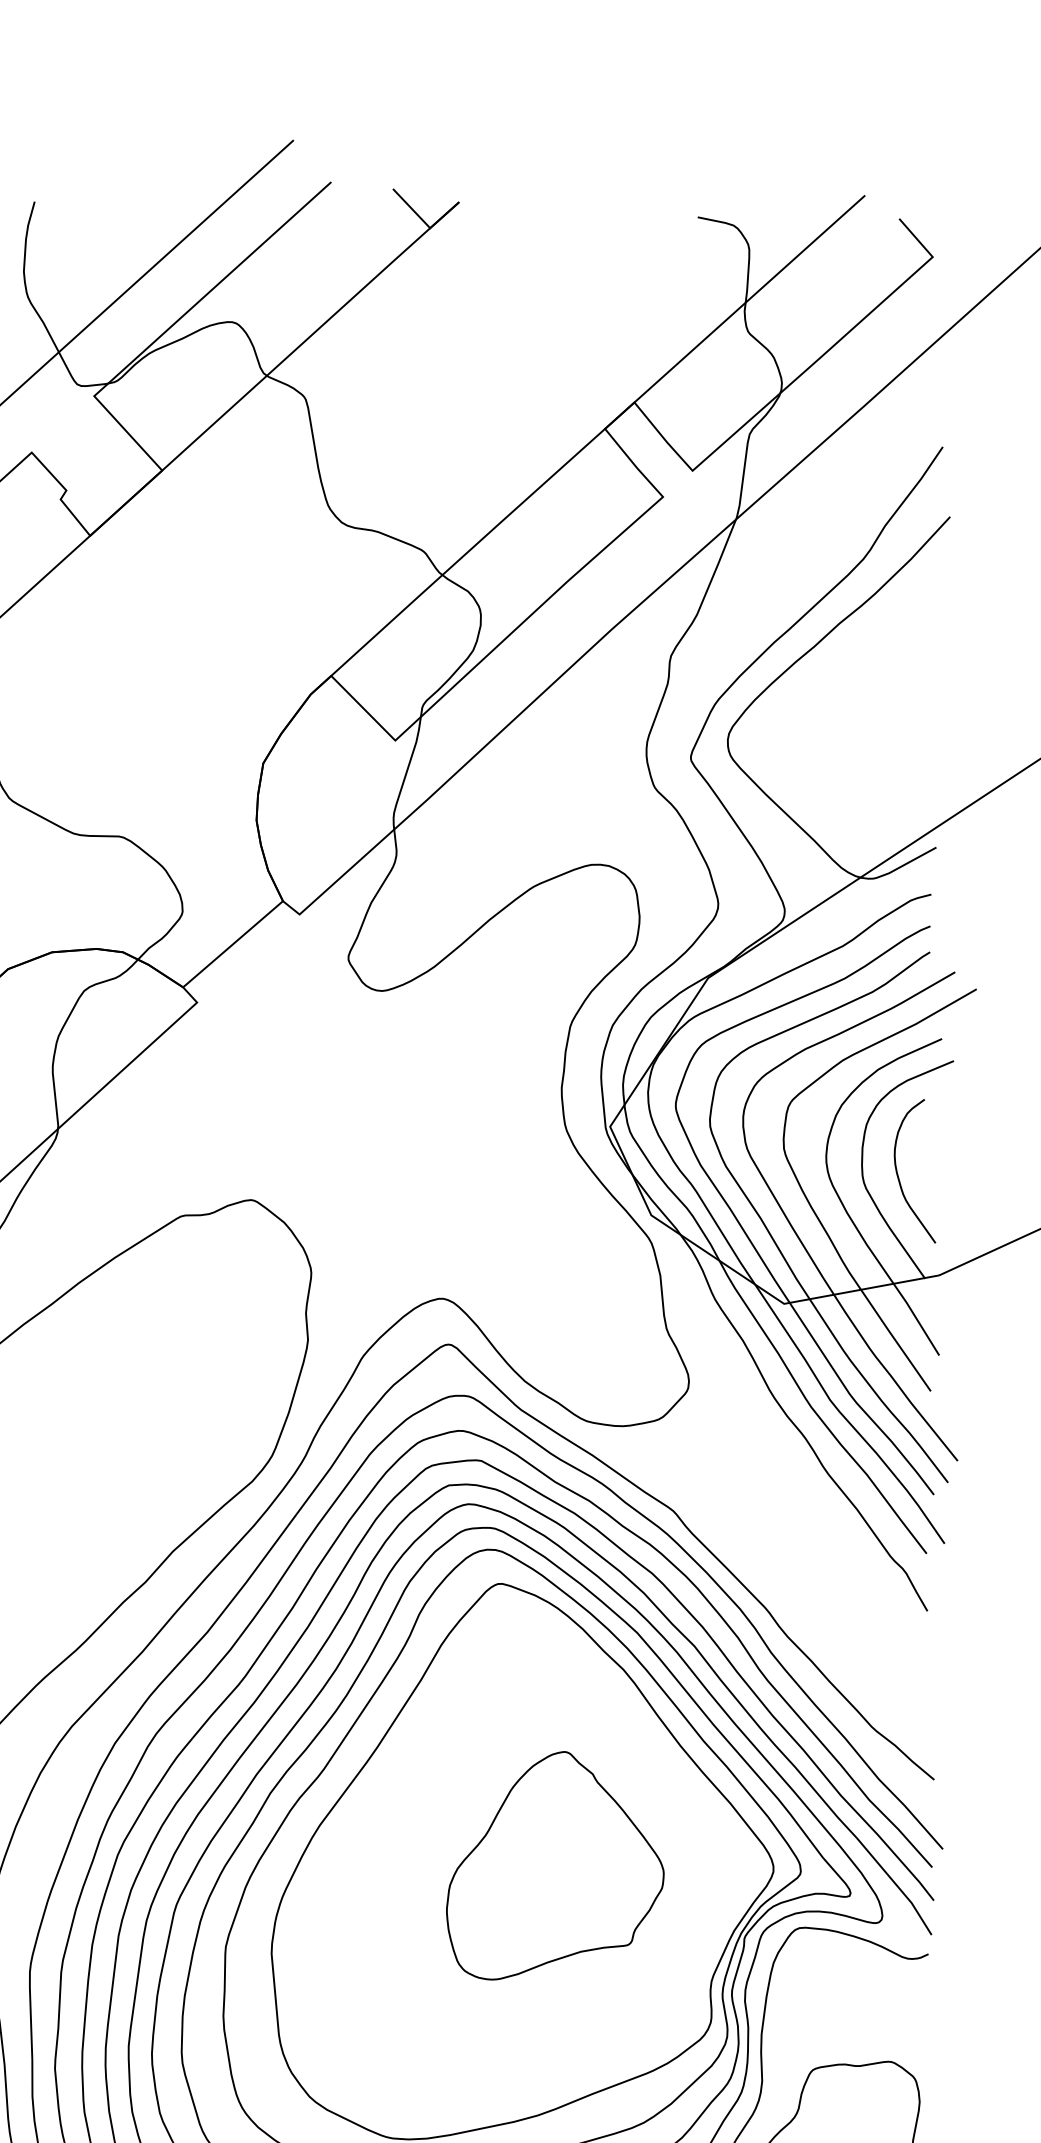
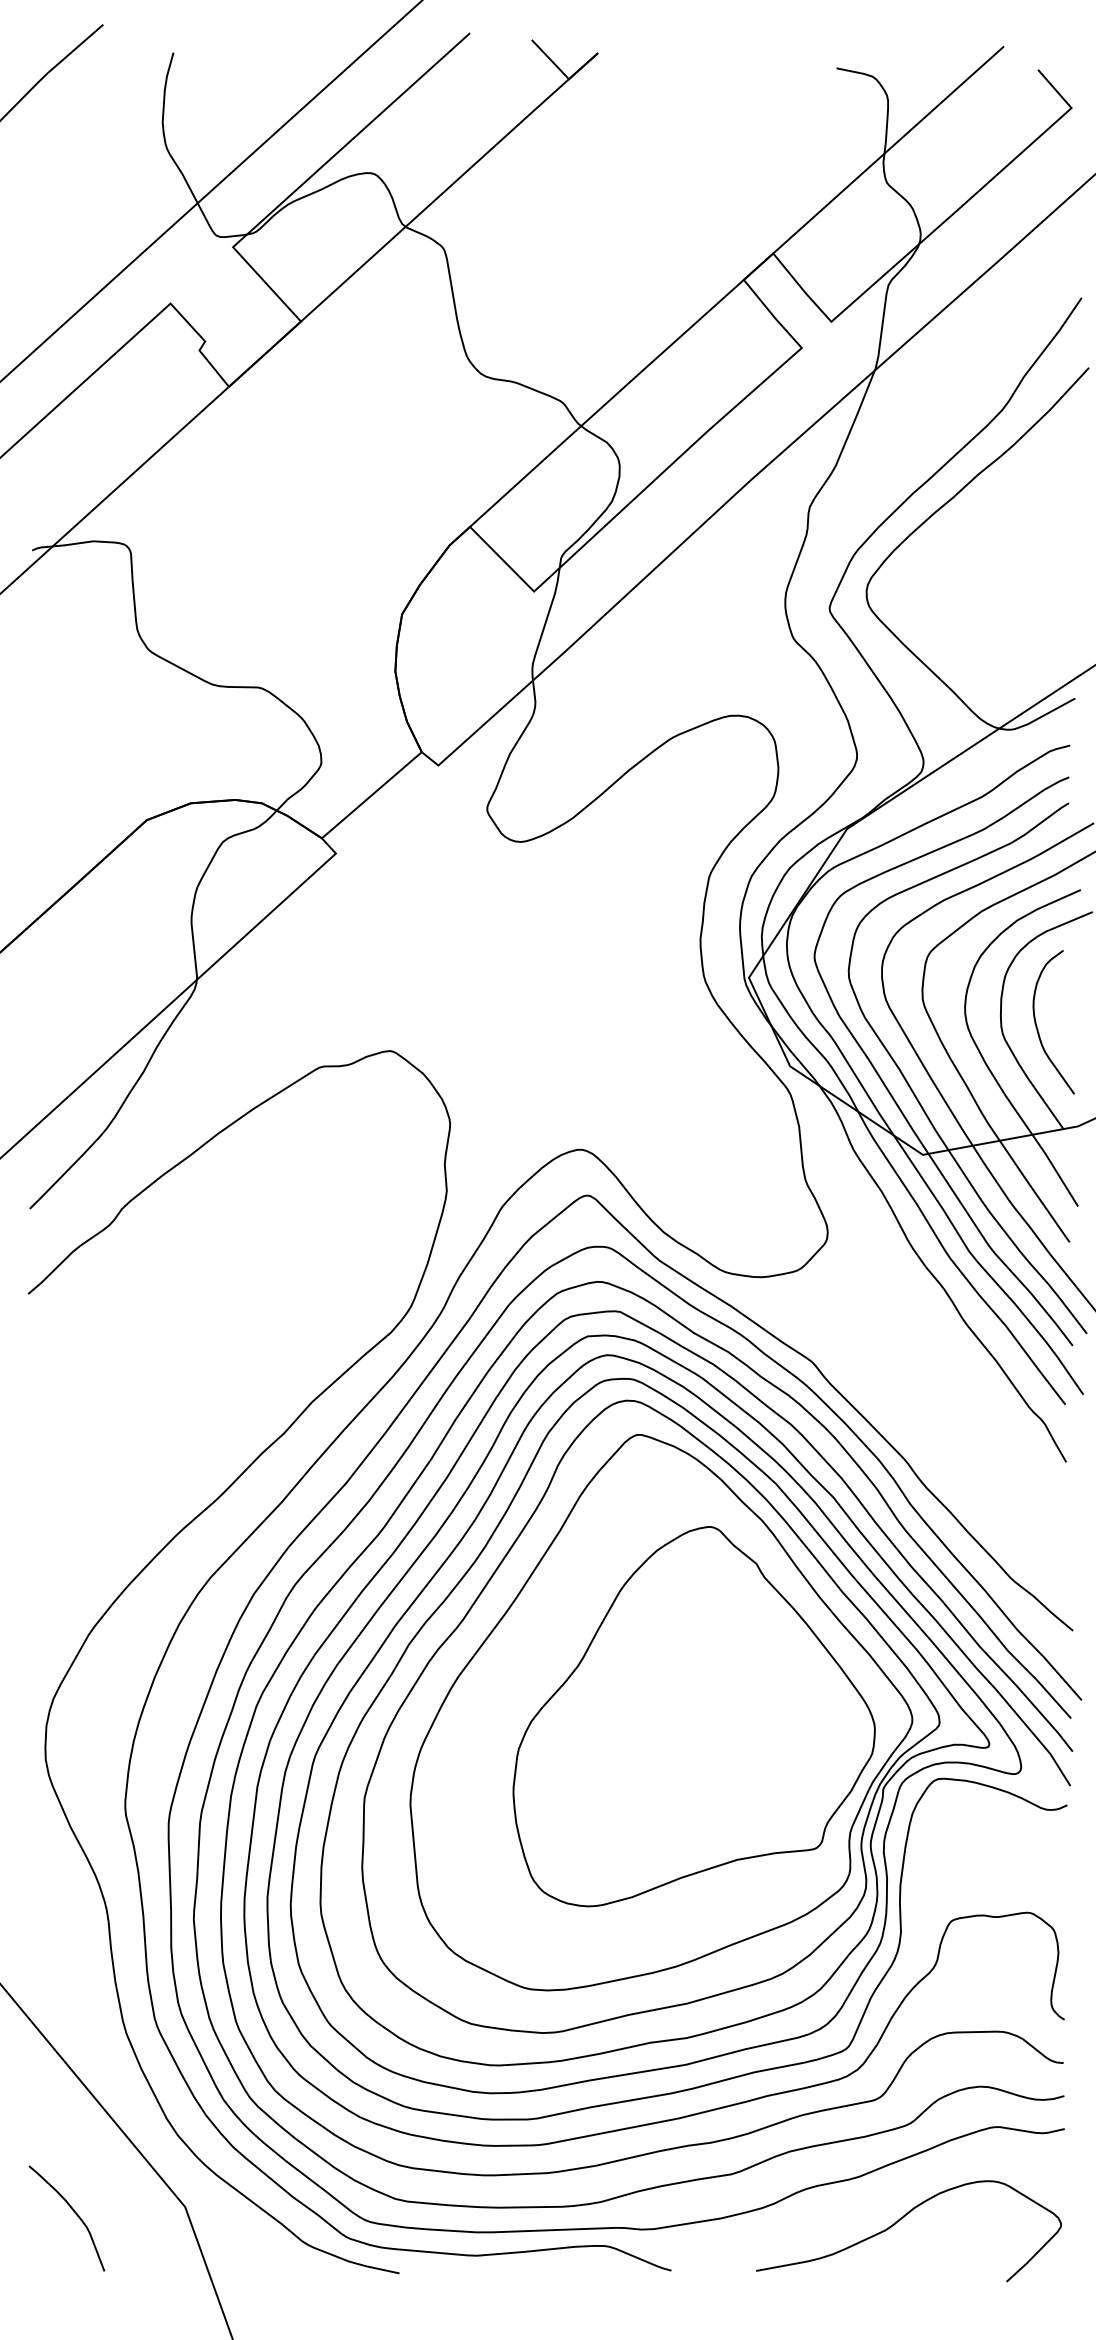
part: (554, 1865) -> (693, 1716), size x1.67

